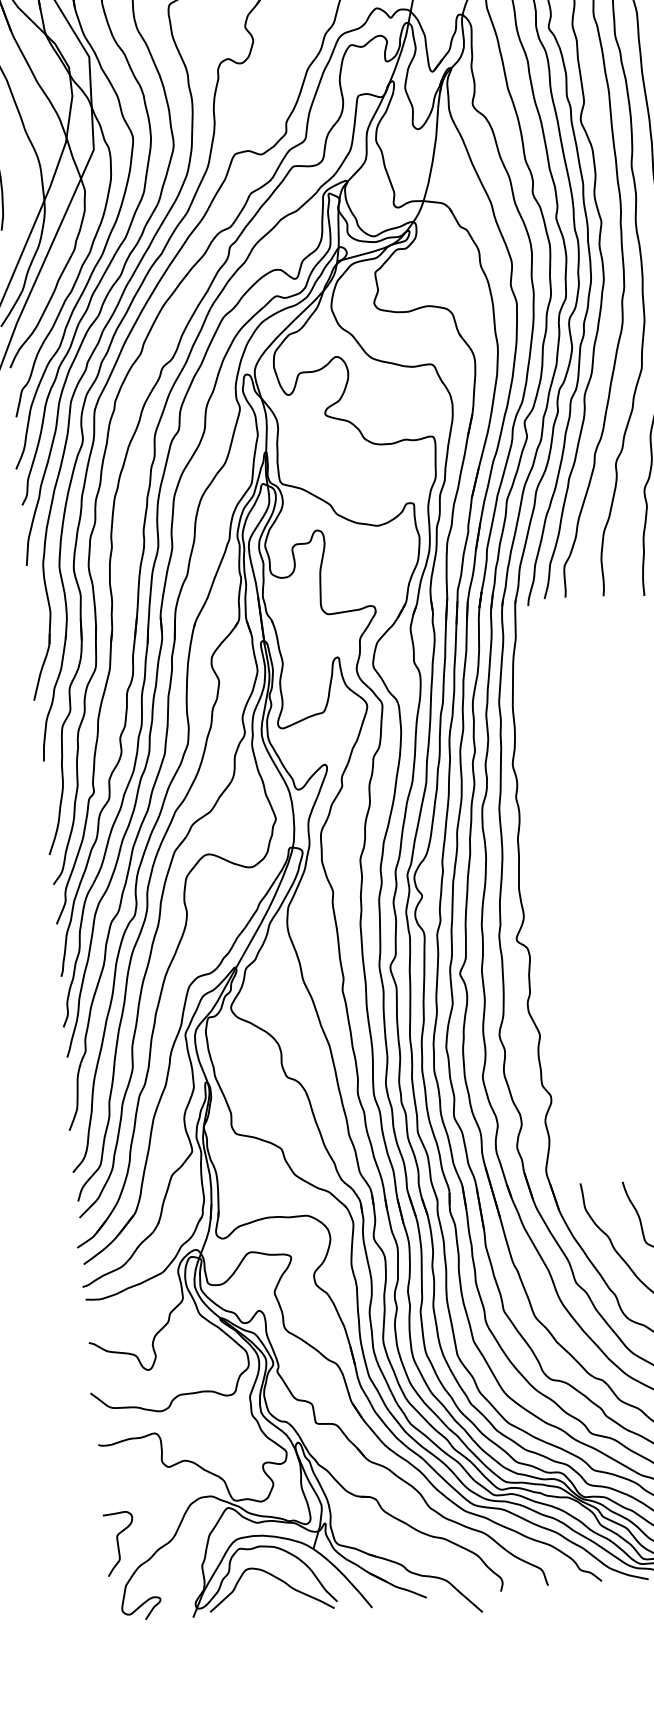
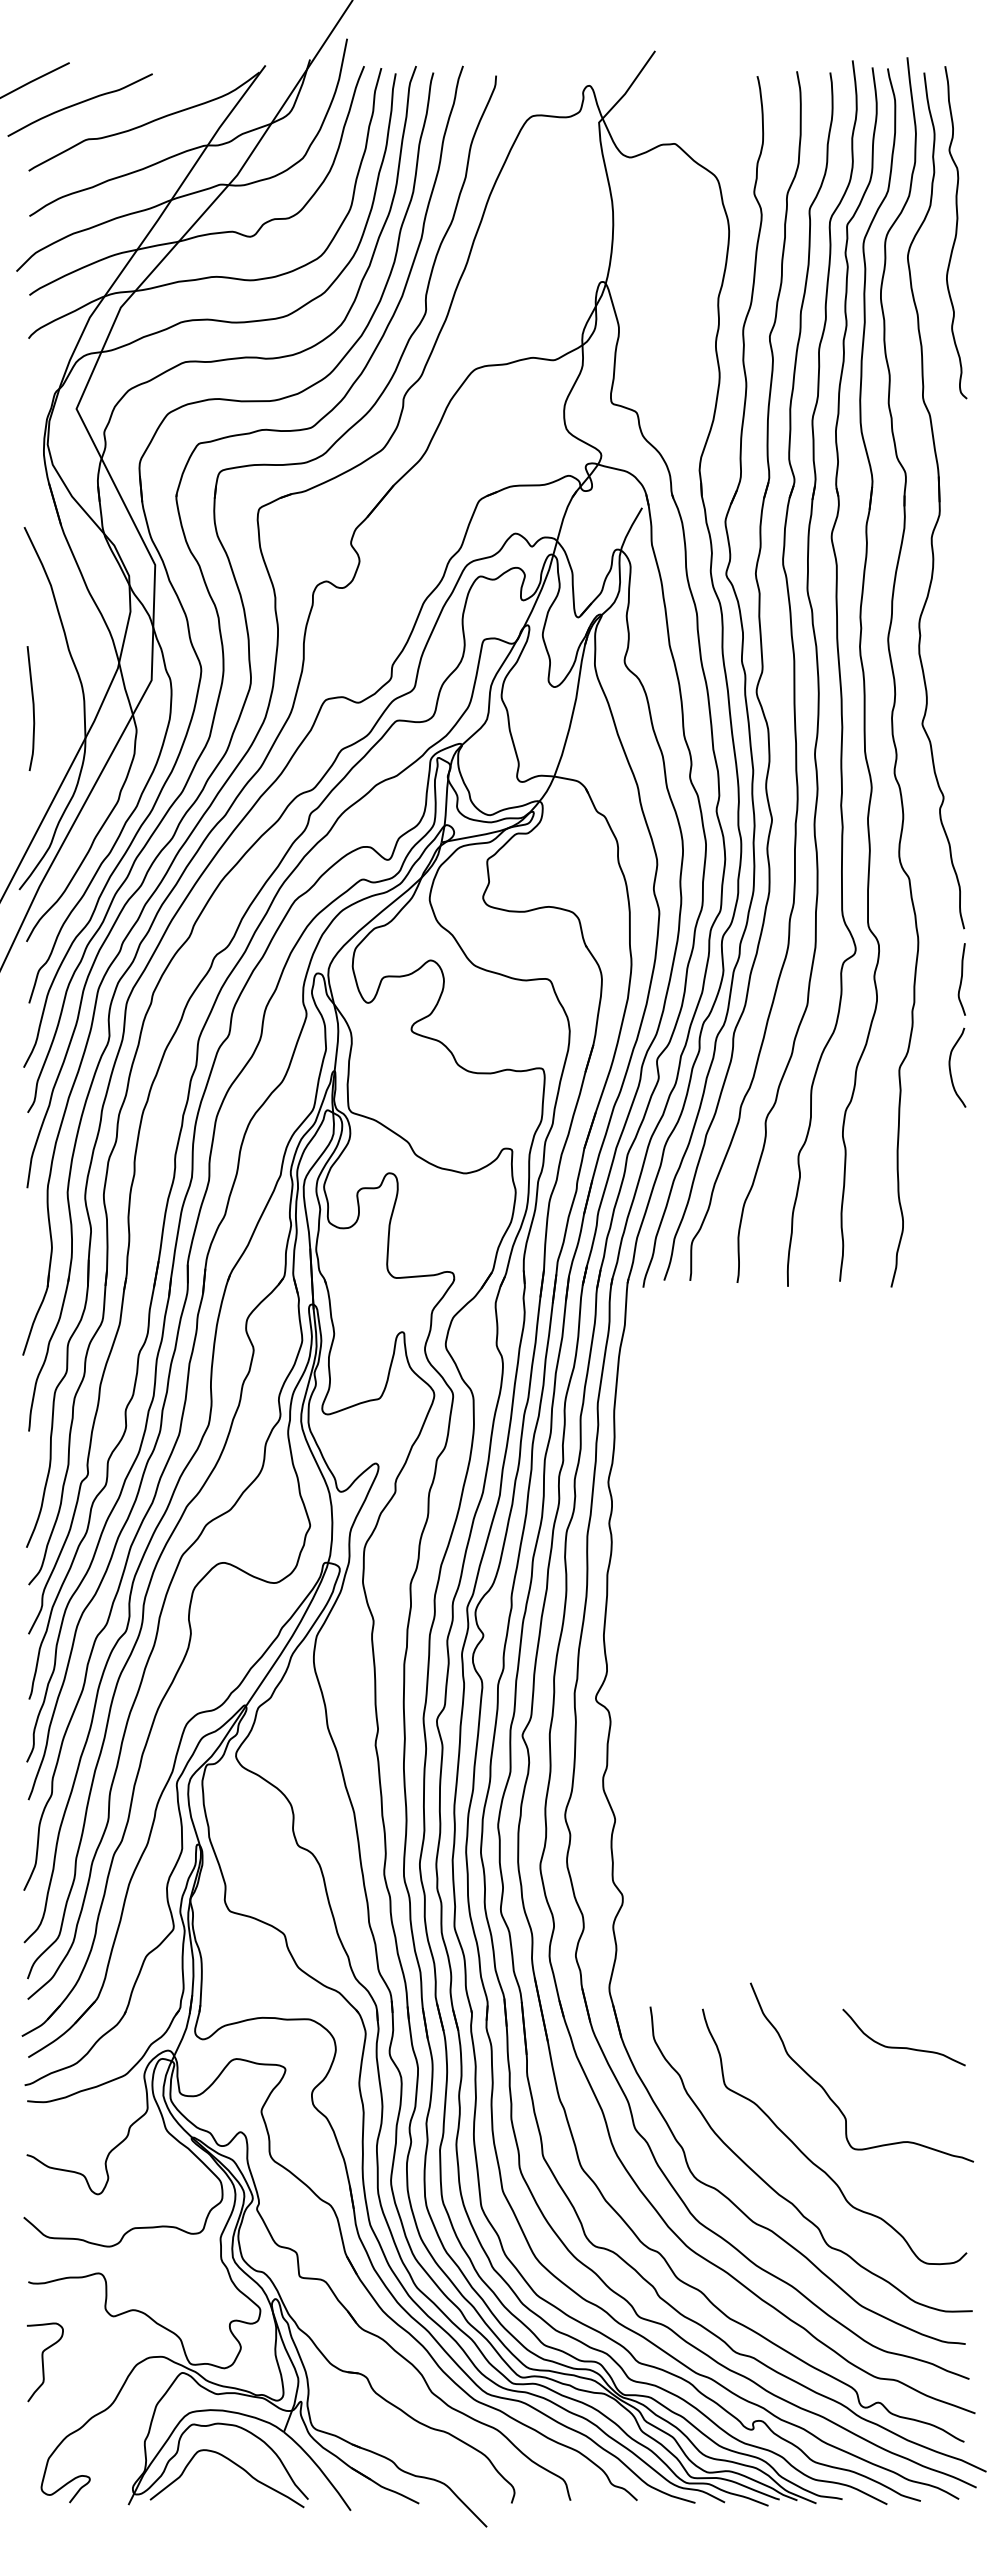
curve: (118, 1543) -> (43, 2362), moved

